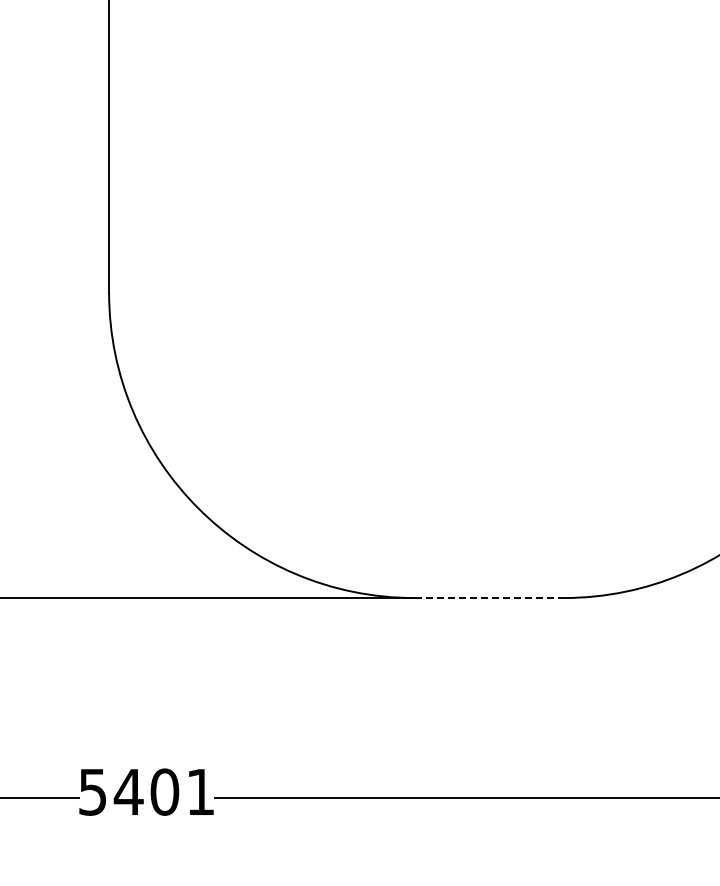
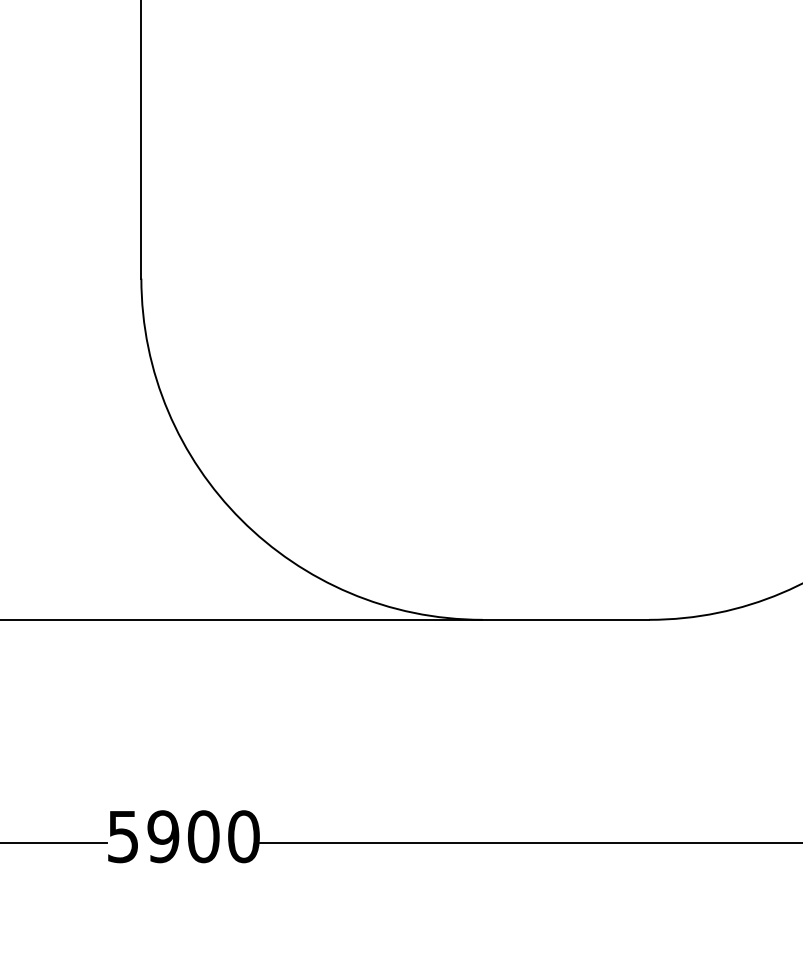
line: (489, 598) -> (566, 620), dashed -> solid
text: (164, 791) -> (203, 835), 5401 -> 5900

